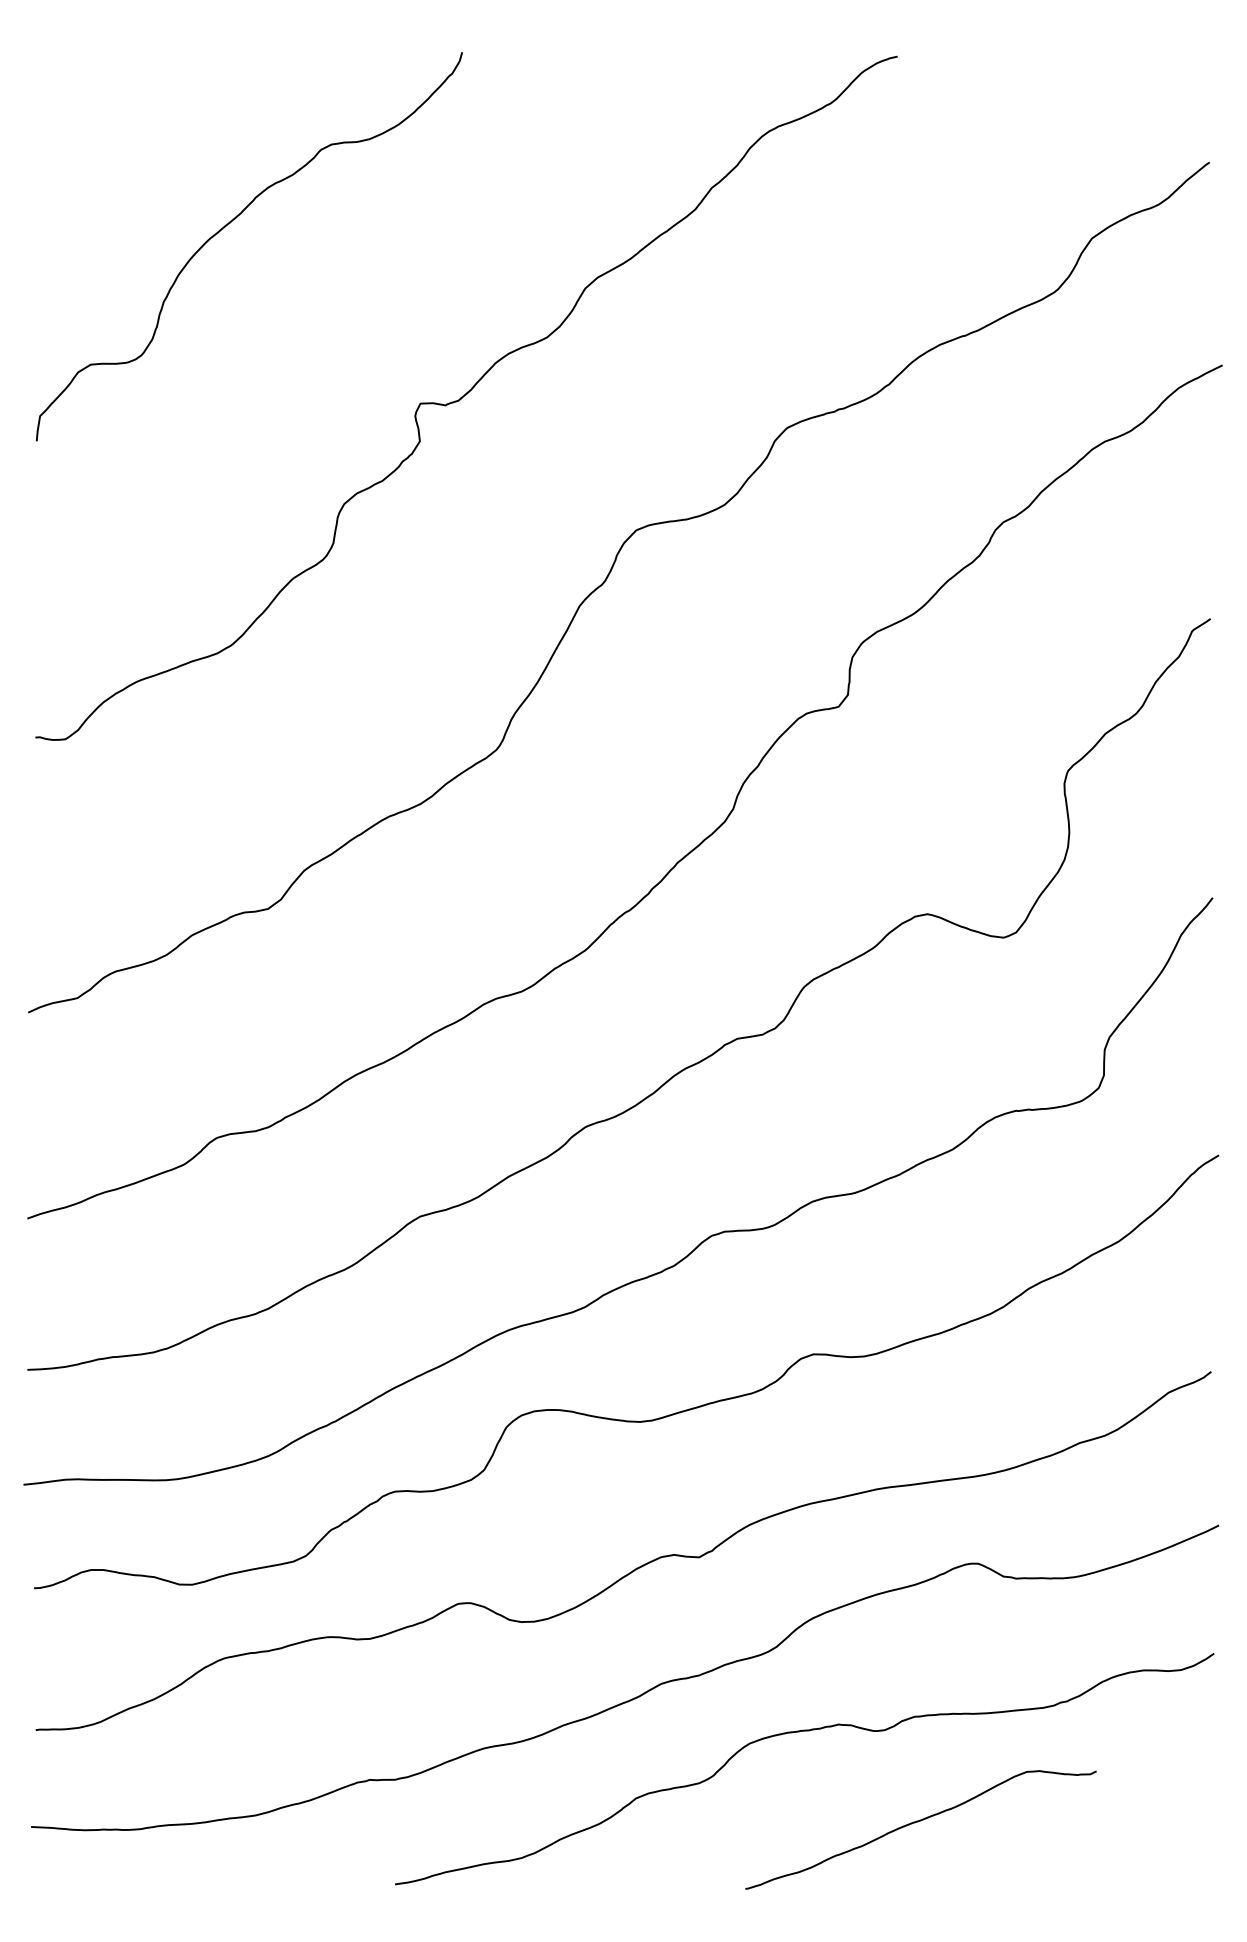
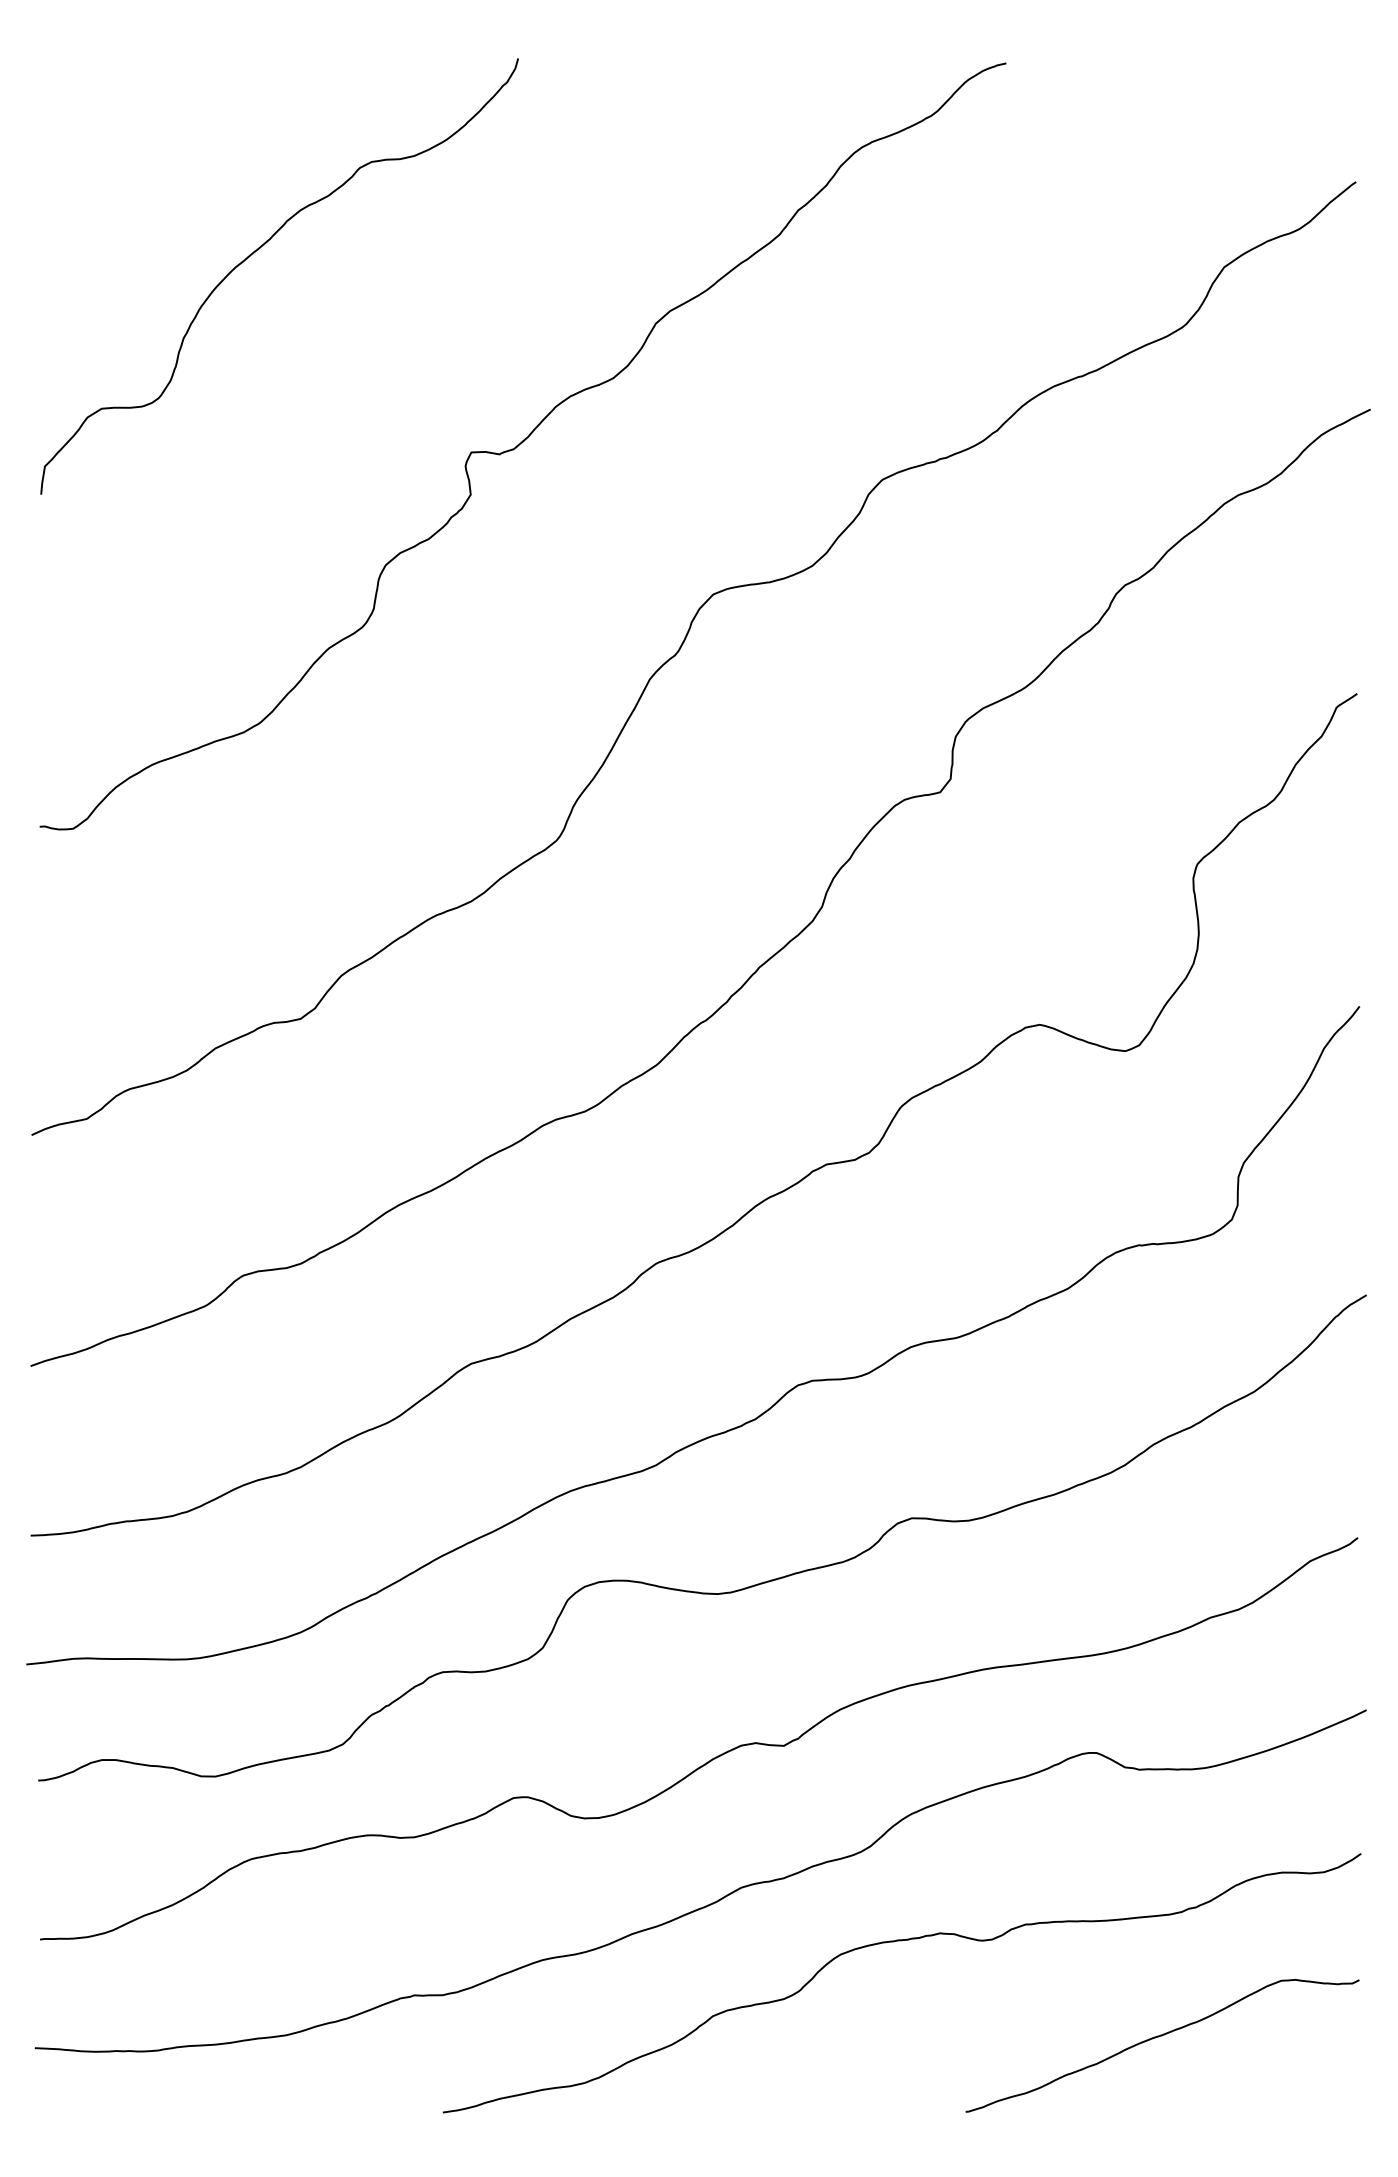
curve: (918, 1822) -> (1159, 2037), moved

